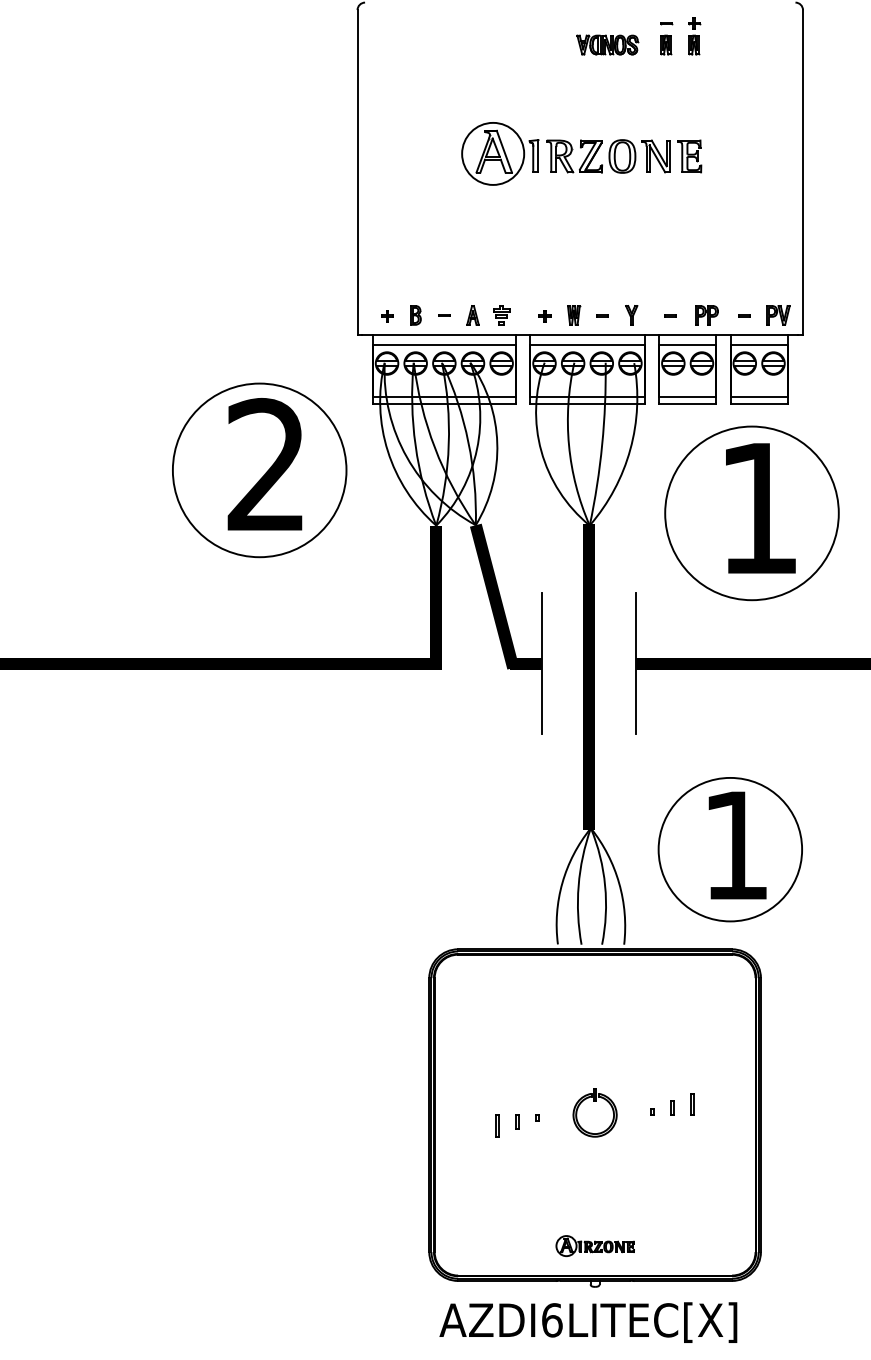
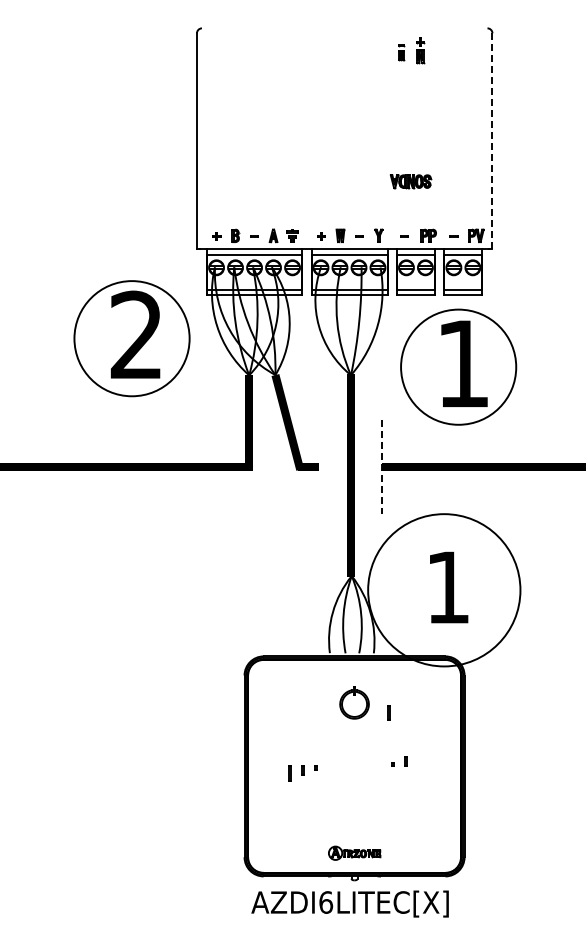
part: (665, 38) -> (401, 52), size x0.7
part: (607, 45) -> (410, 181), moved
part: (581, 153) -> (345, 128), removed
line: (803, 173) -> (492, 141), solid -> dashed
line: (542, 663) -> (319, 466), removed
line: (635, 664) -> (381, 467), solid -> dashed
circle: (729, 848) -> (443, 589), size x1.6
line: (691, 1103) -> (388, 712), moved
part: (595, 1112) -> (354, 702), moved

